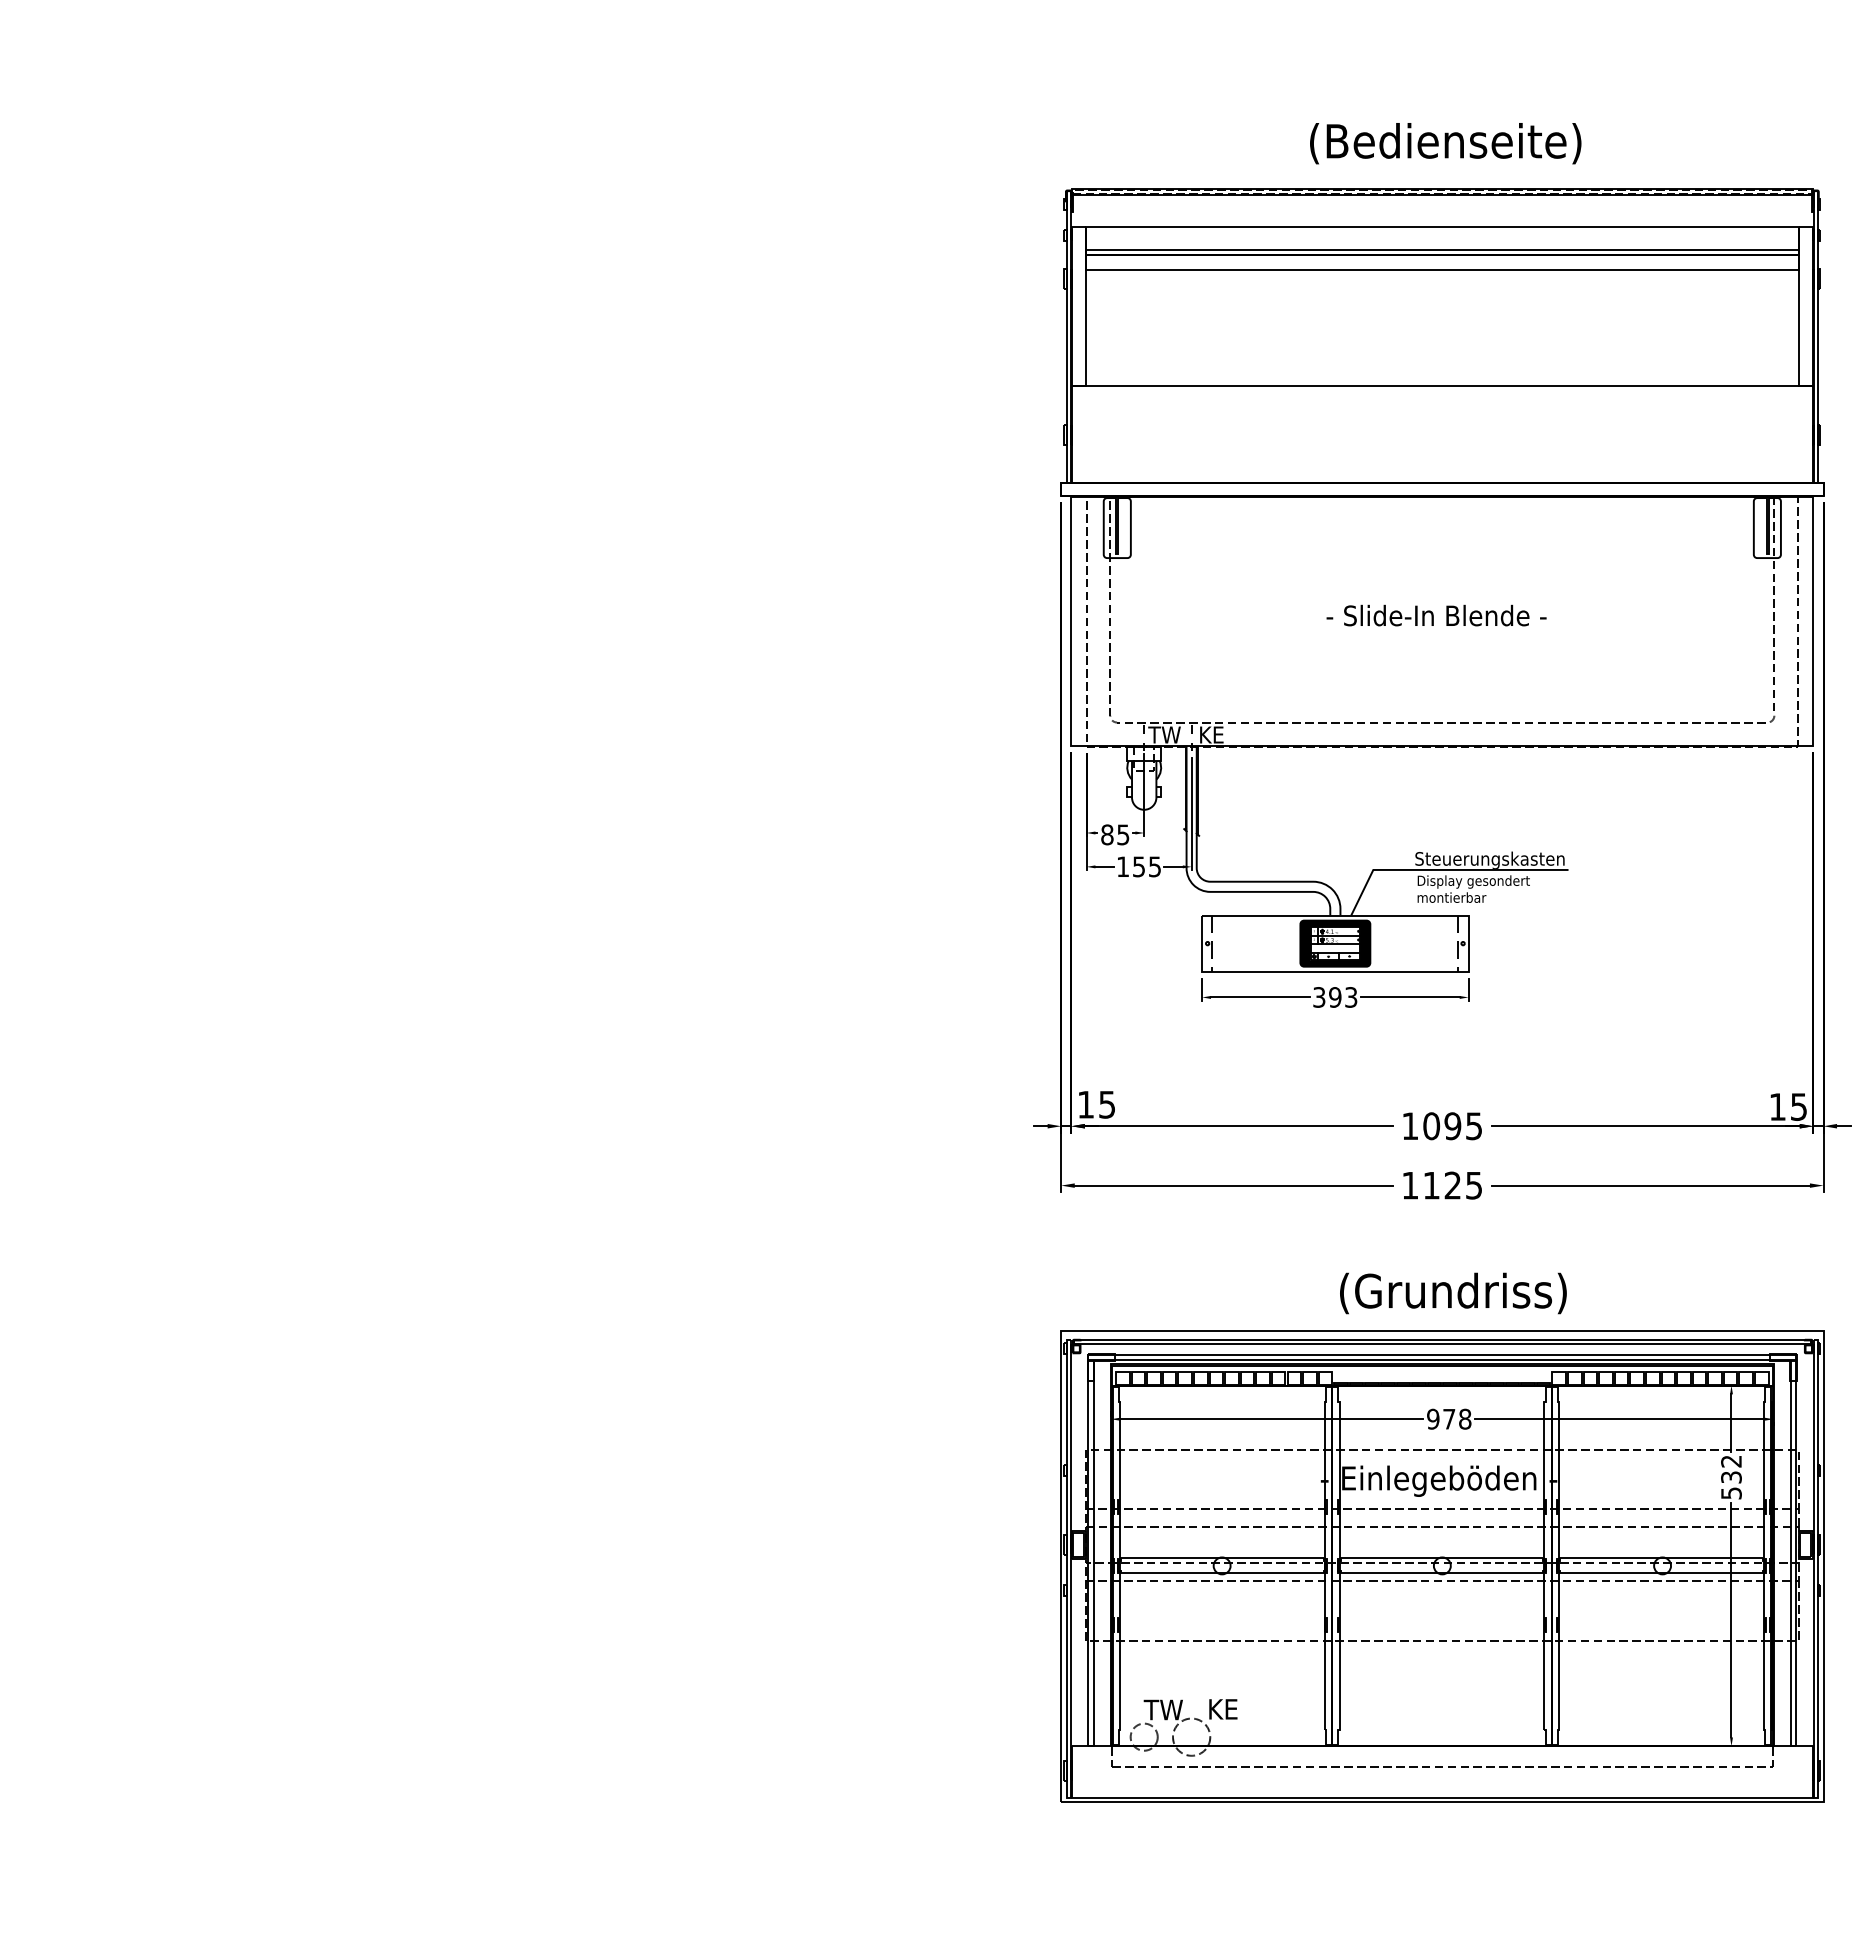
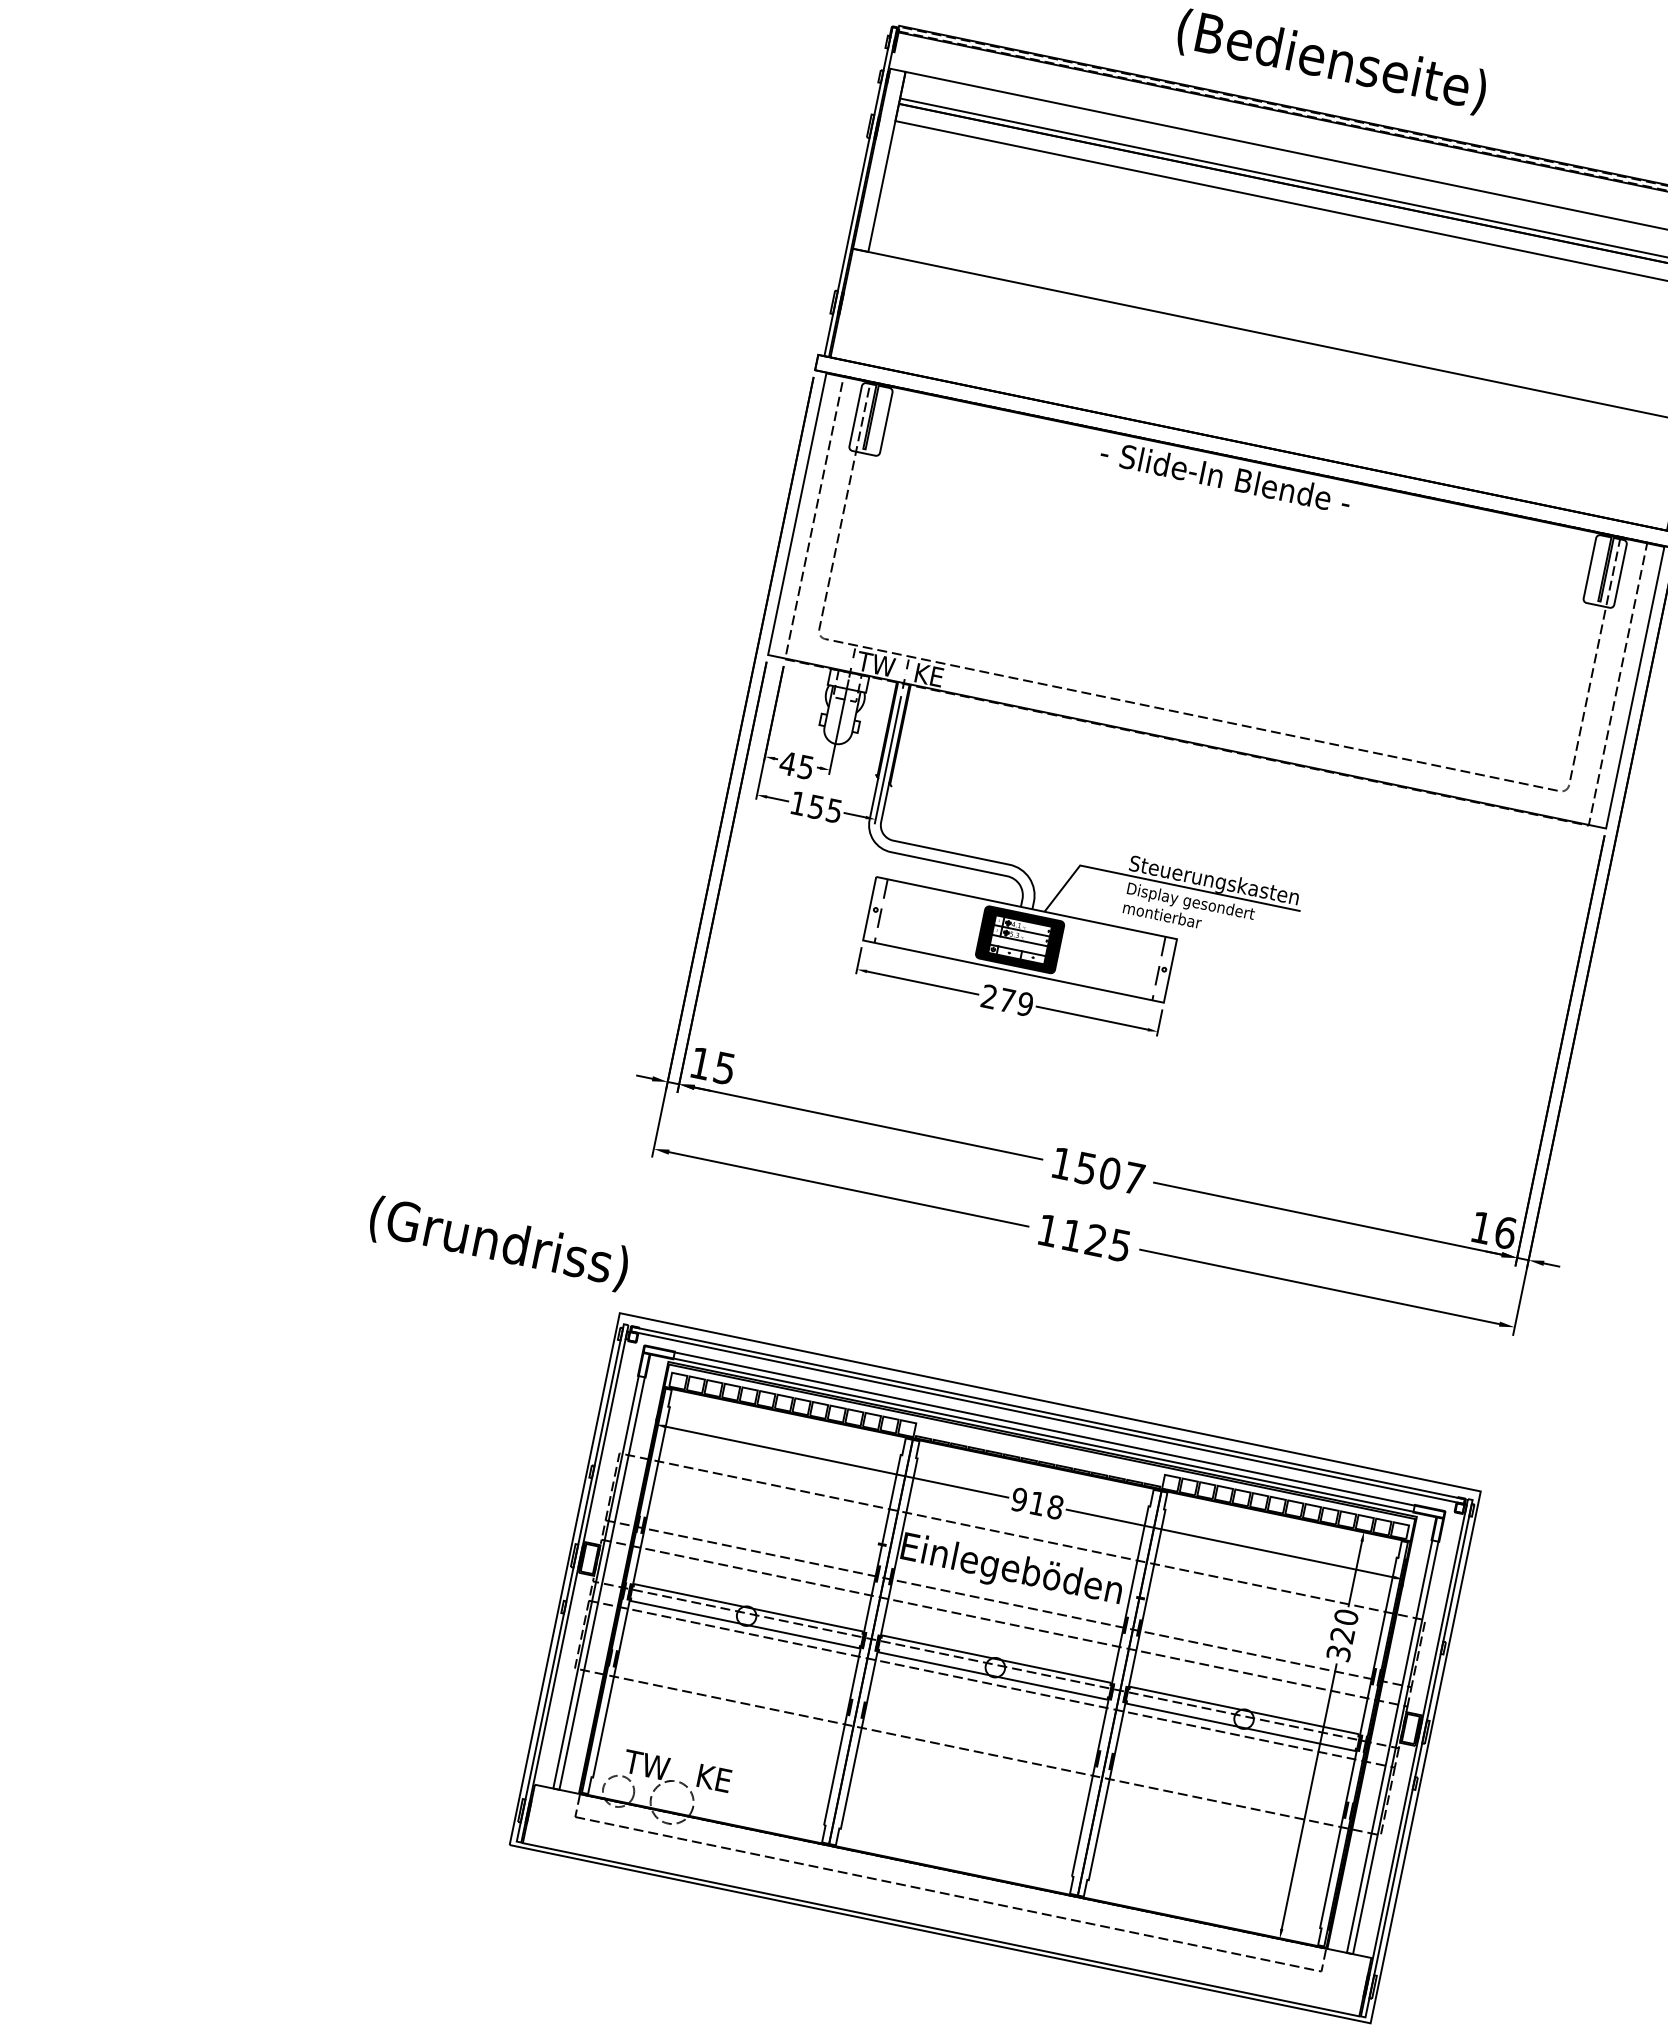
text: (1436, 615) -> (1225, 476), moved
text: (1106, 834) -> (787, 763), 85 -> 45
text: (1335, 997) -> (1007, 1000), 393 -> 279
text: (1798, 1106) -> (1505, 1232), 15 -> 16
text: (1452, 1126) -> (1109, 1173), 1095 -> 1507
text: (1453, 1293) -> (499, 1244), moved
text: (1449, 1419) -> (1037, 1503), 978 -> 918
text: (1731, 1476) -> (1342, 1634), 532 -> 320

